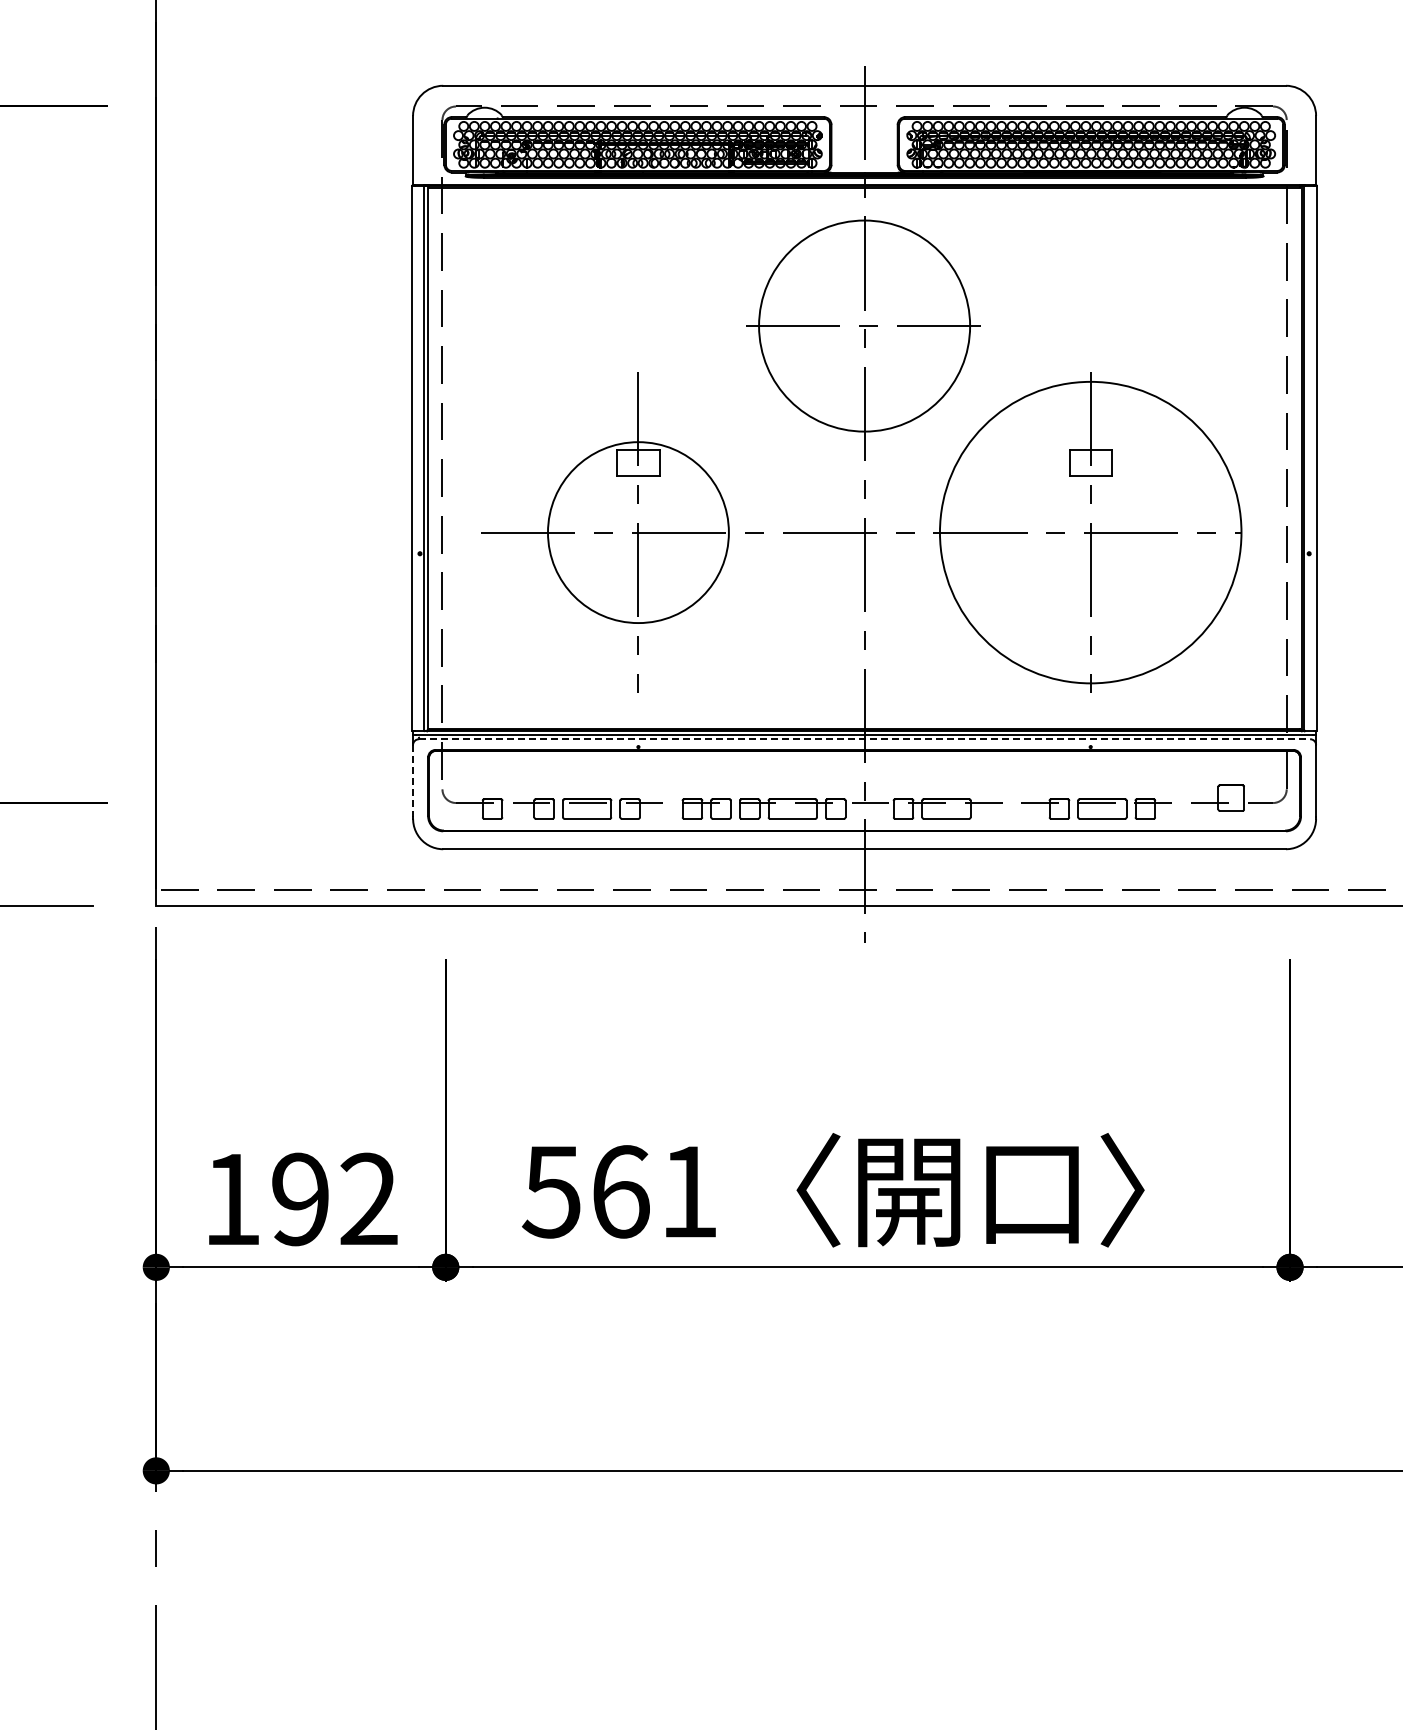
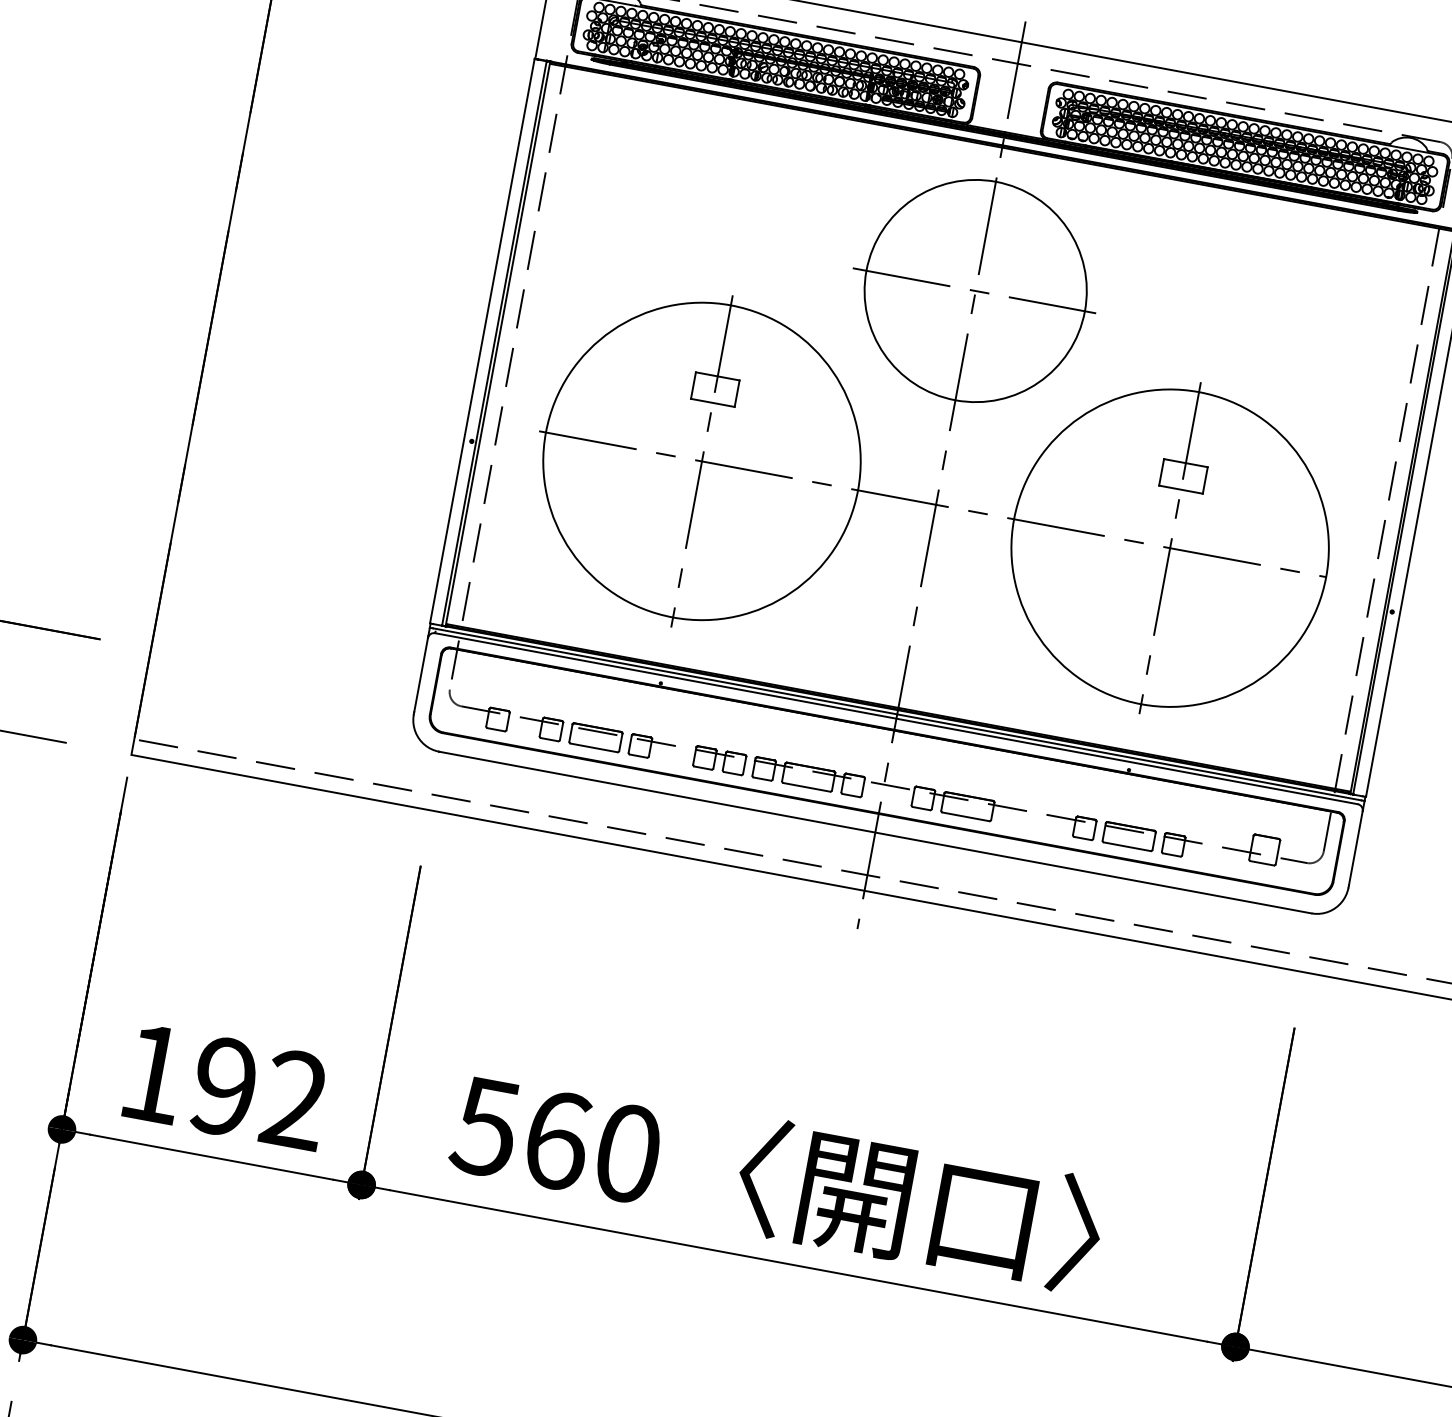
circle: (638, 532) -> (702, 461), size x1.67
line: (865, 739) -> (897, 719), dashed -> solid
line: (413, 780) -> (421, 674), dashed -> solid
text: (689, 1191) -> (628, 1153), 561 -> 560

